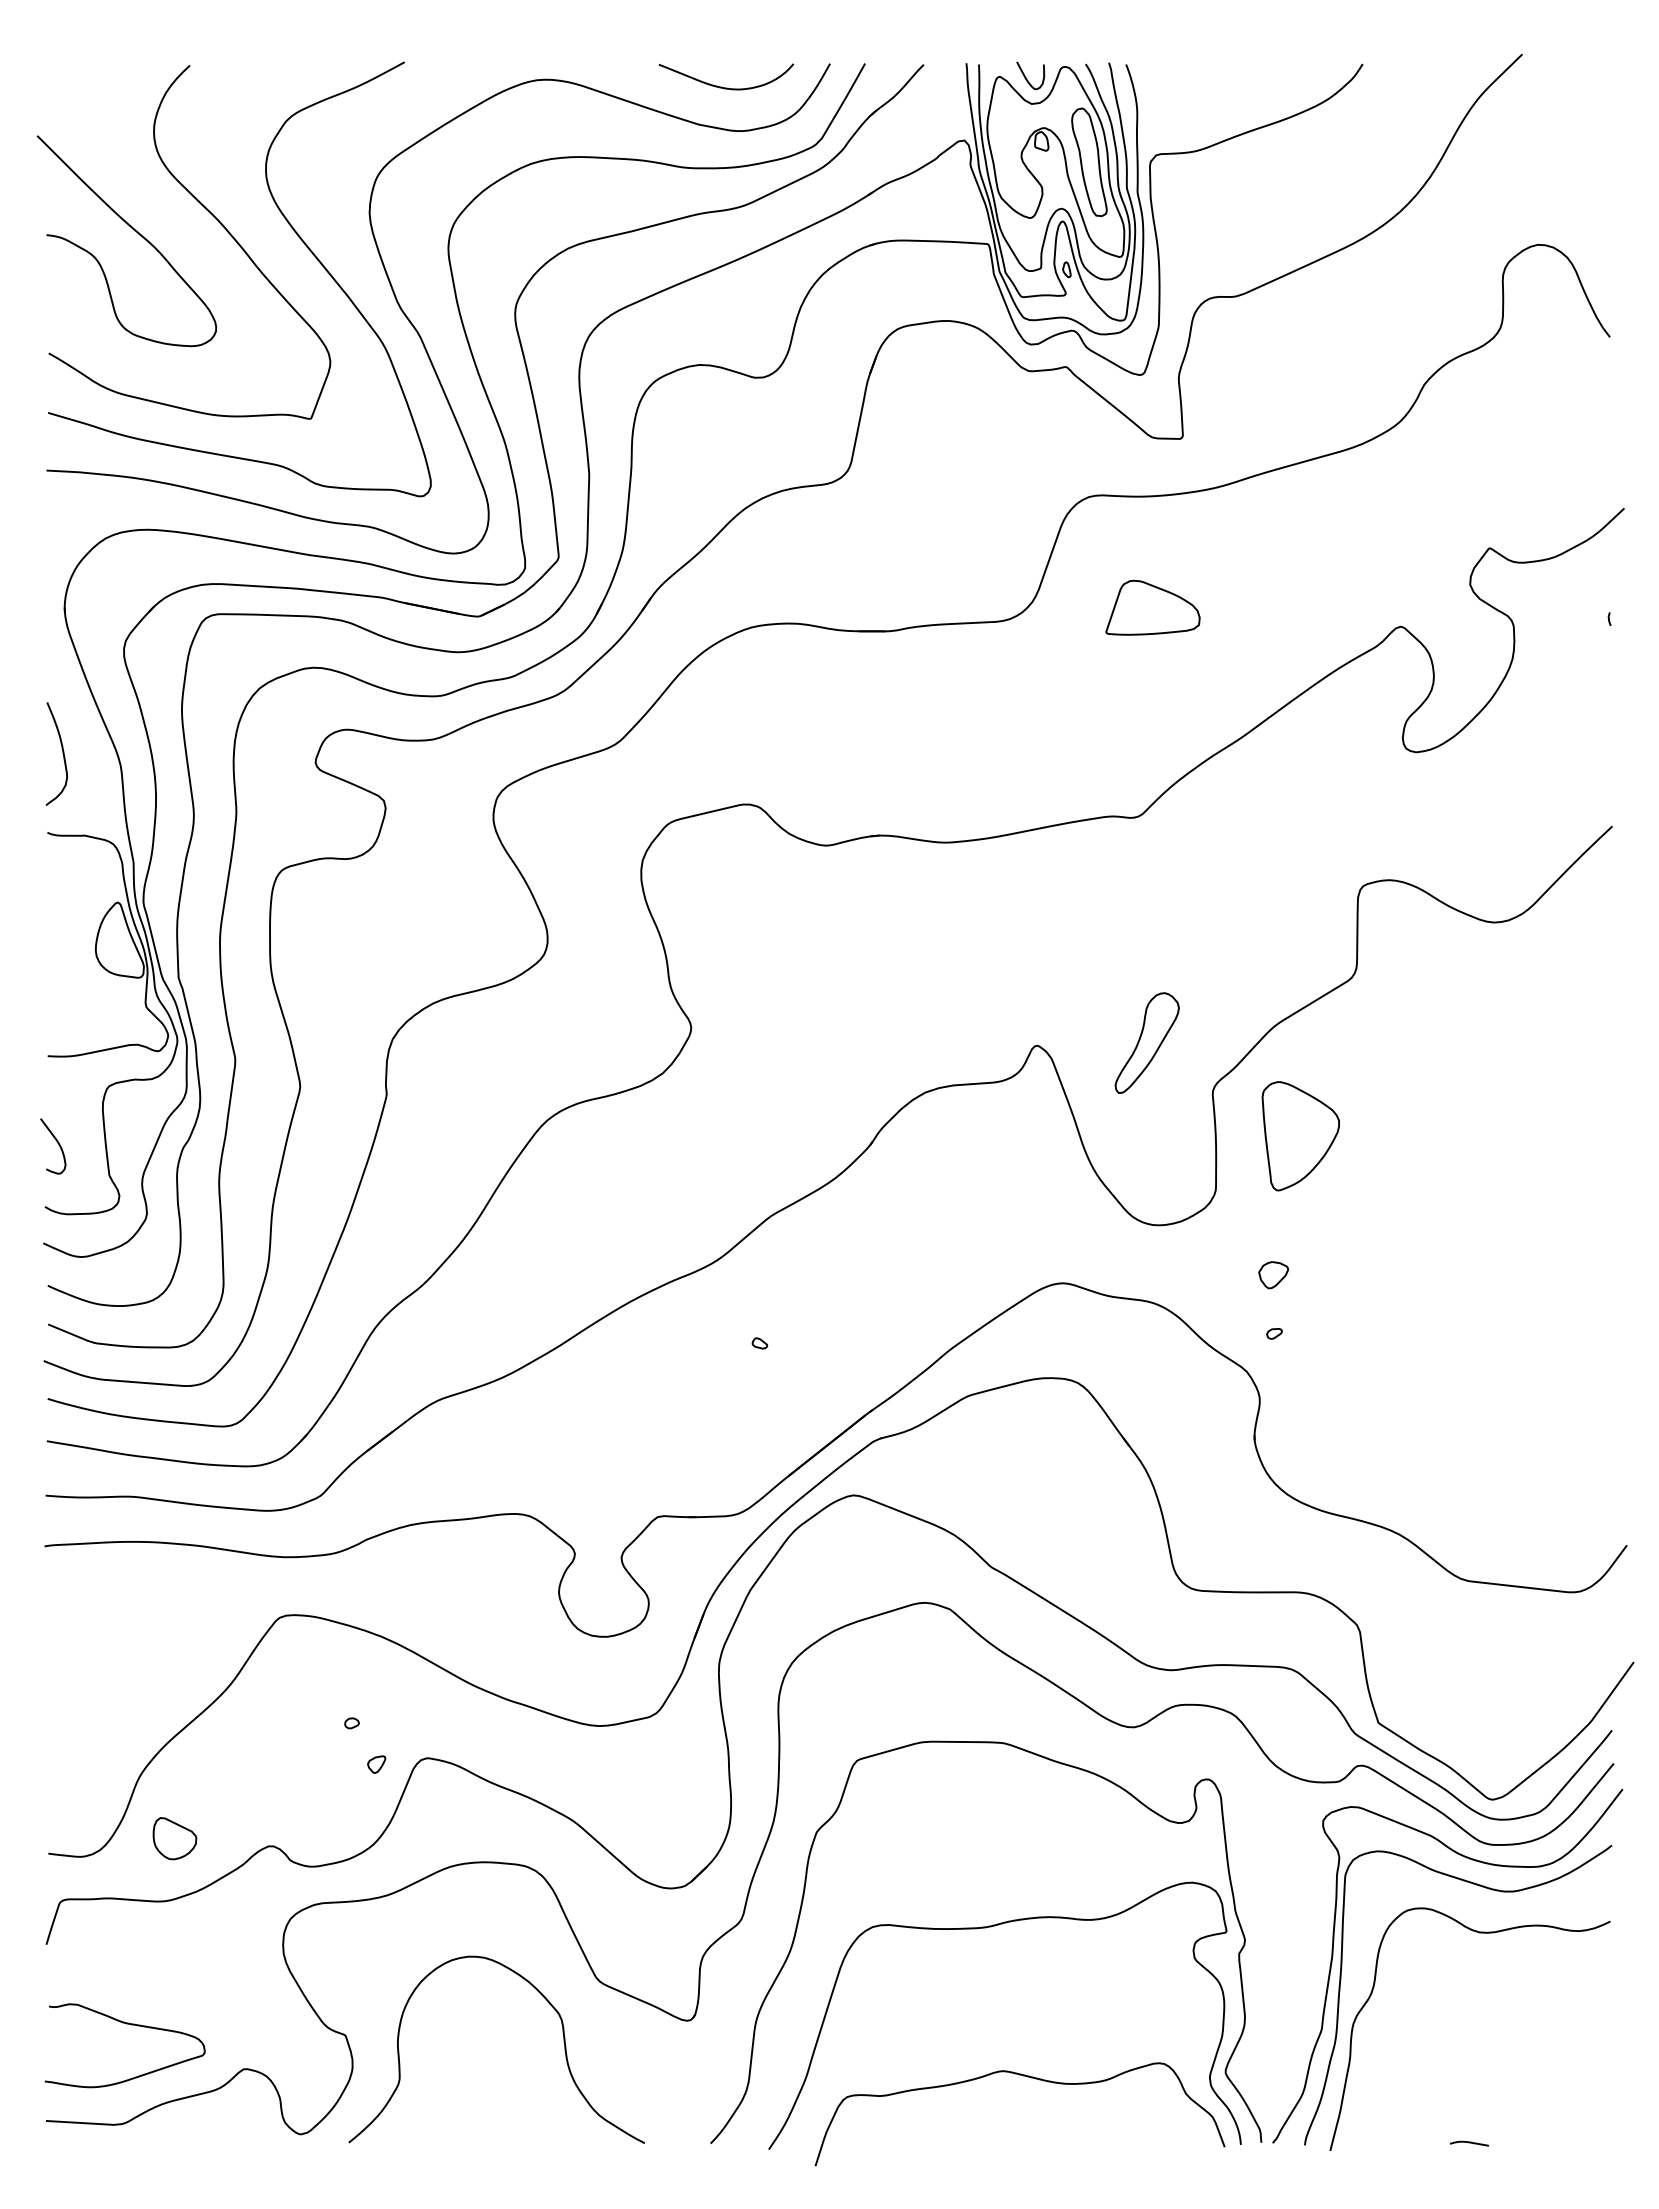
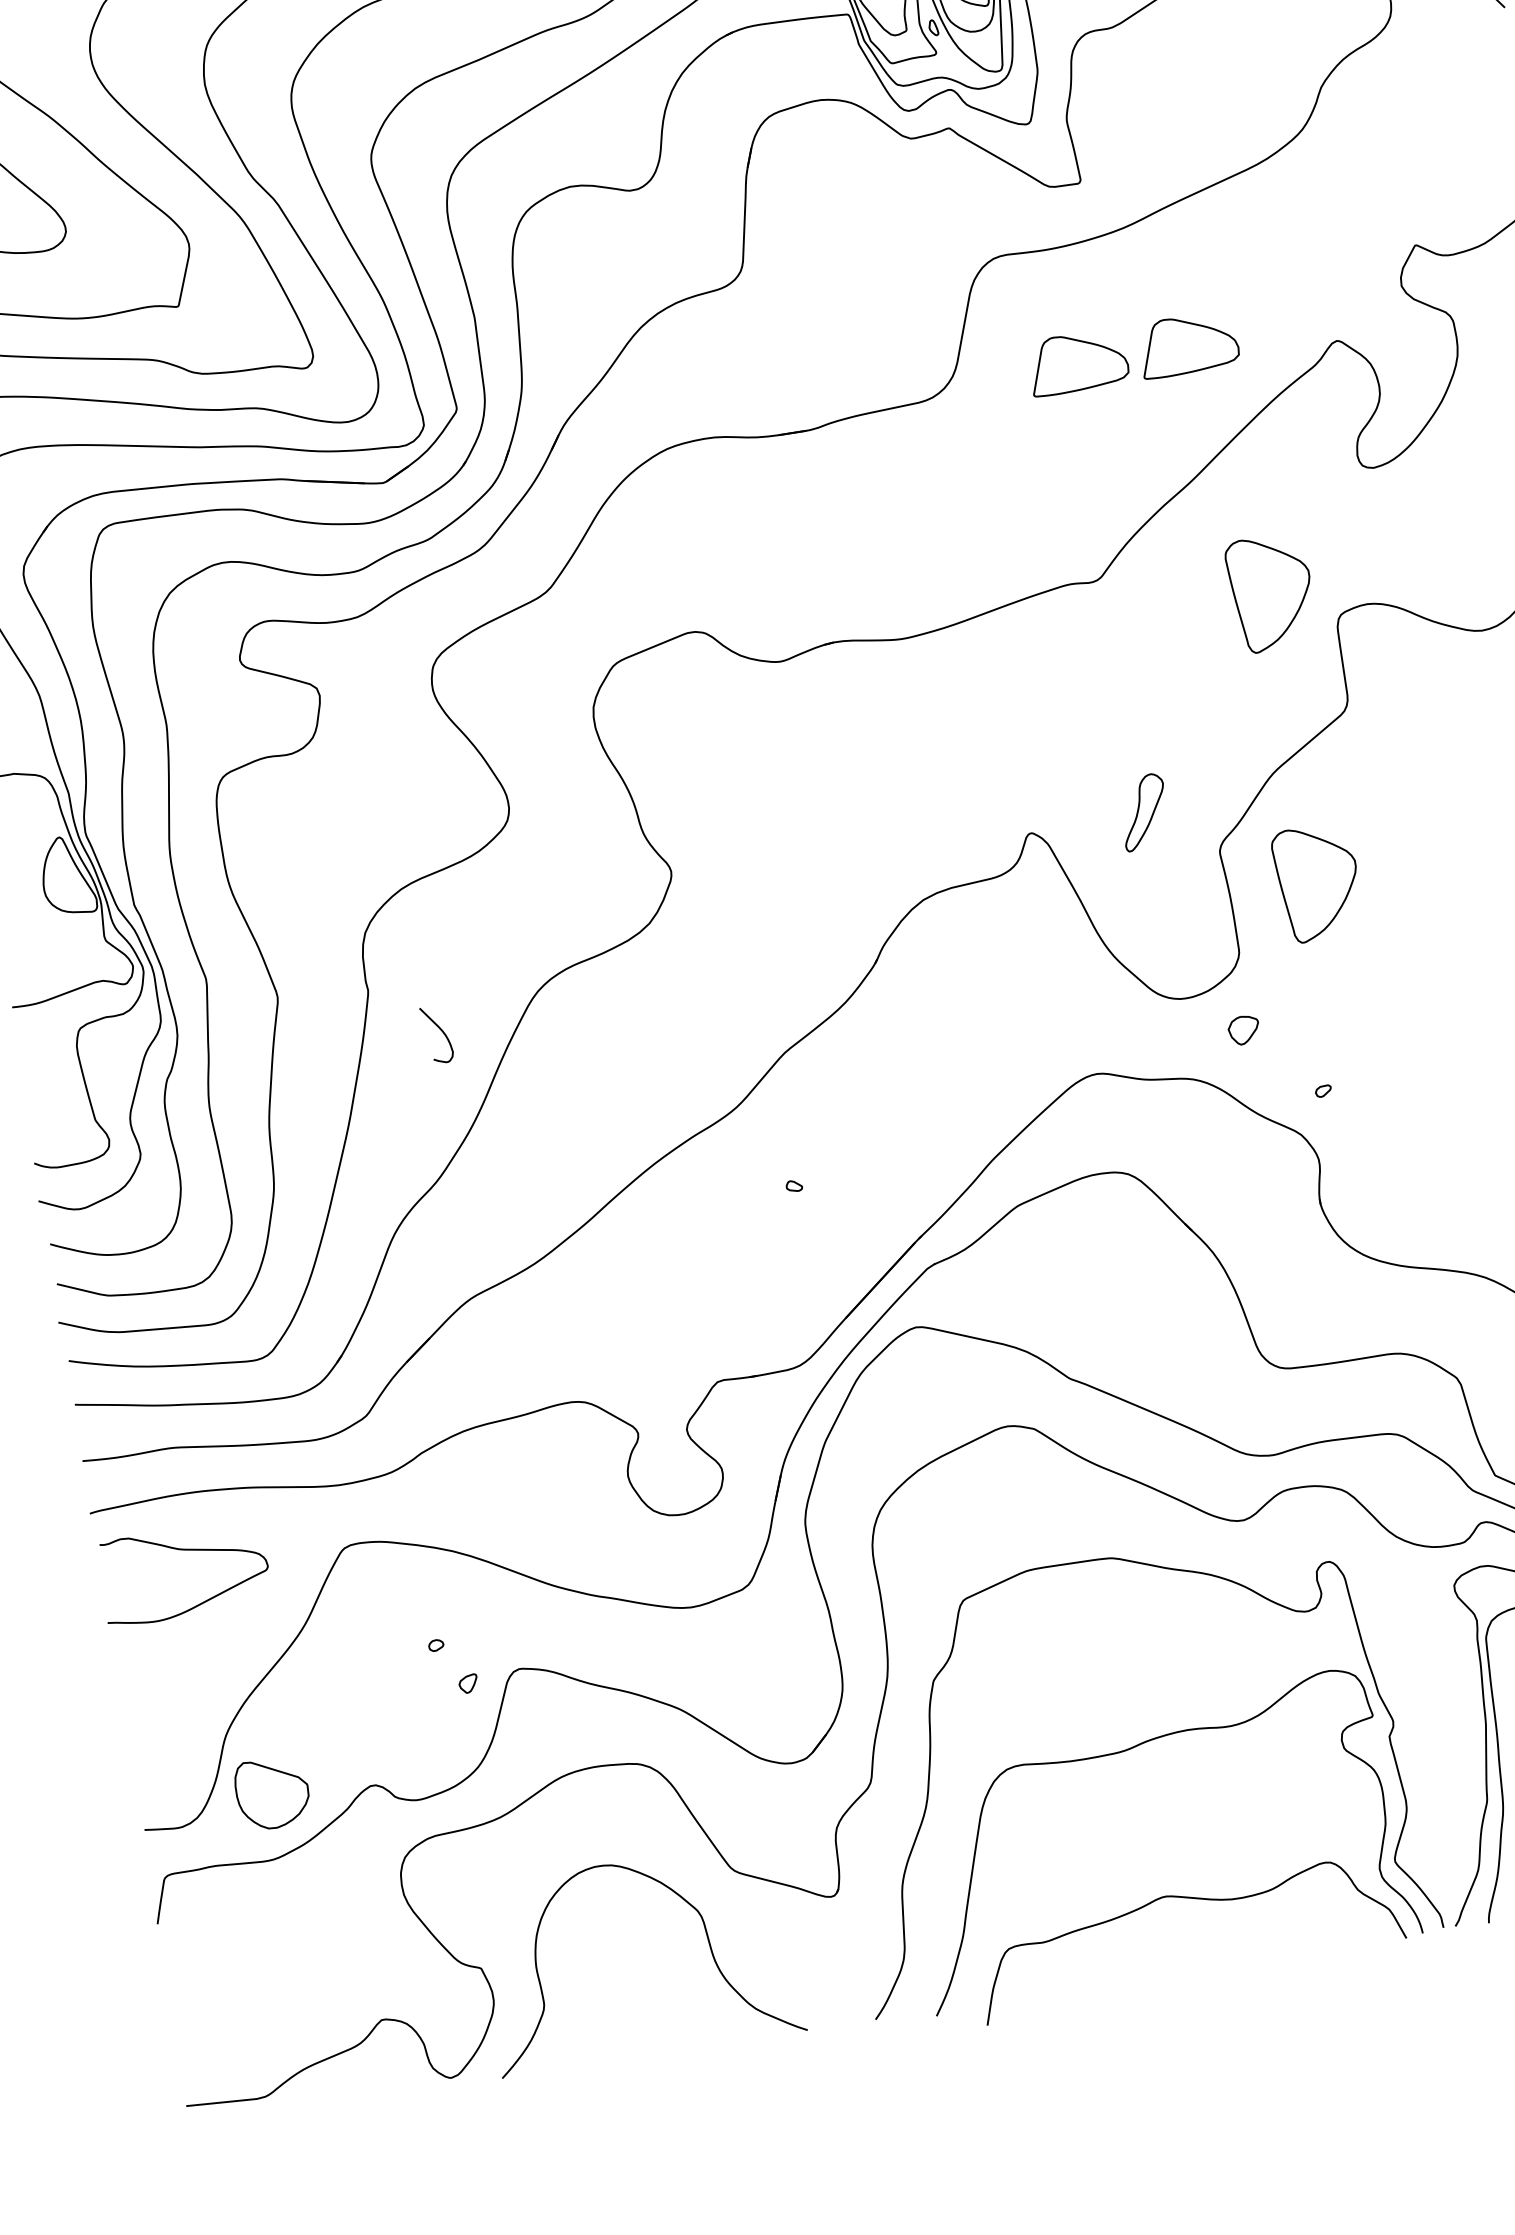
part: (1259, 607) -> (1188, 344), added
part: (1300, 855) -> (1271, 593), added
part: (1146, 1042) -> (1143, 811), size x0.7
curve: (57, 1143) -> (441, 1031), moved
part: (1273, 1275) -> (1243, 1030), moved
part: (174, 1838) -> (272, 1793), size x1.6
curve: (126, 2024) -> (182, 1550), moved

